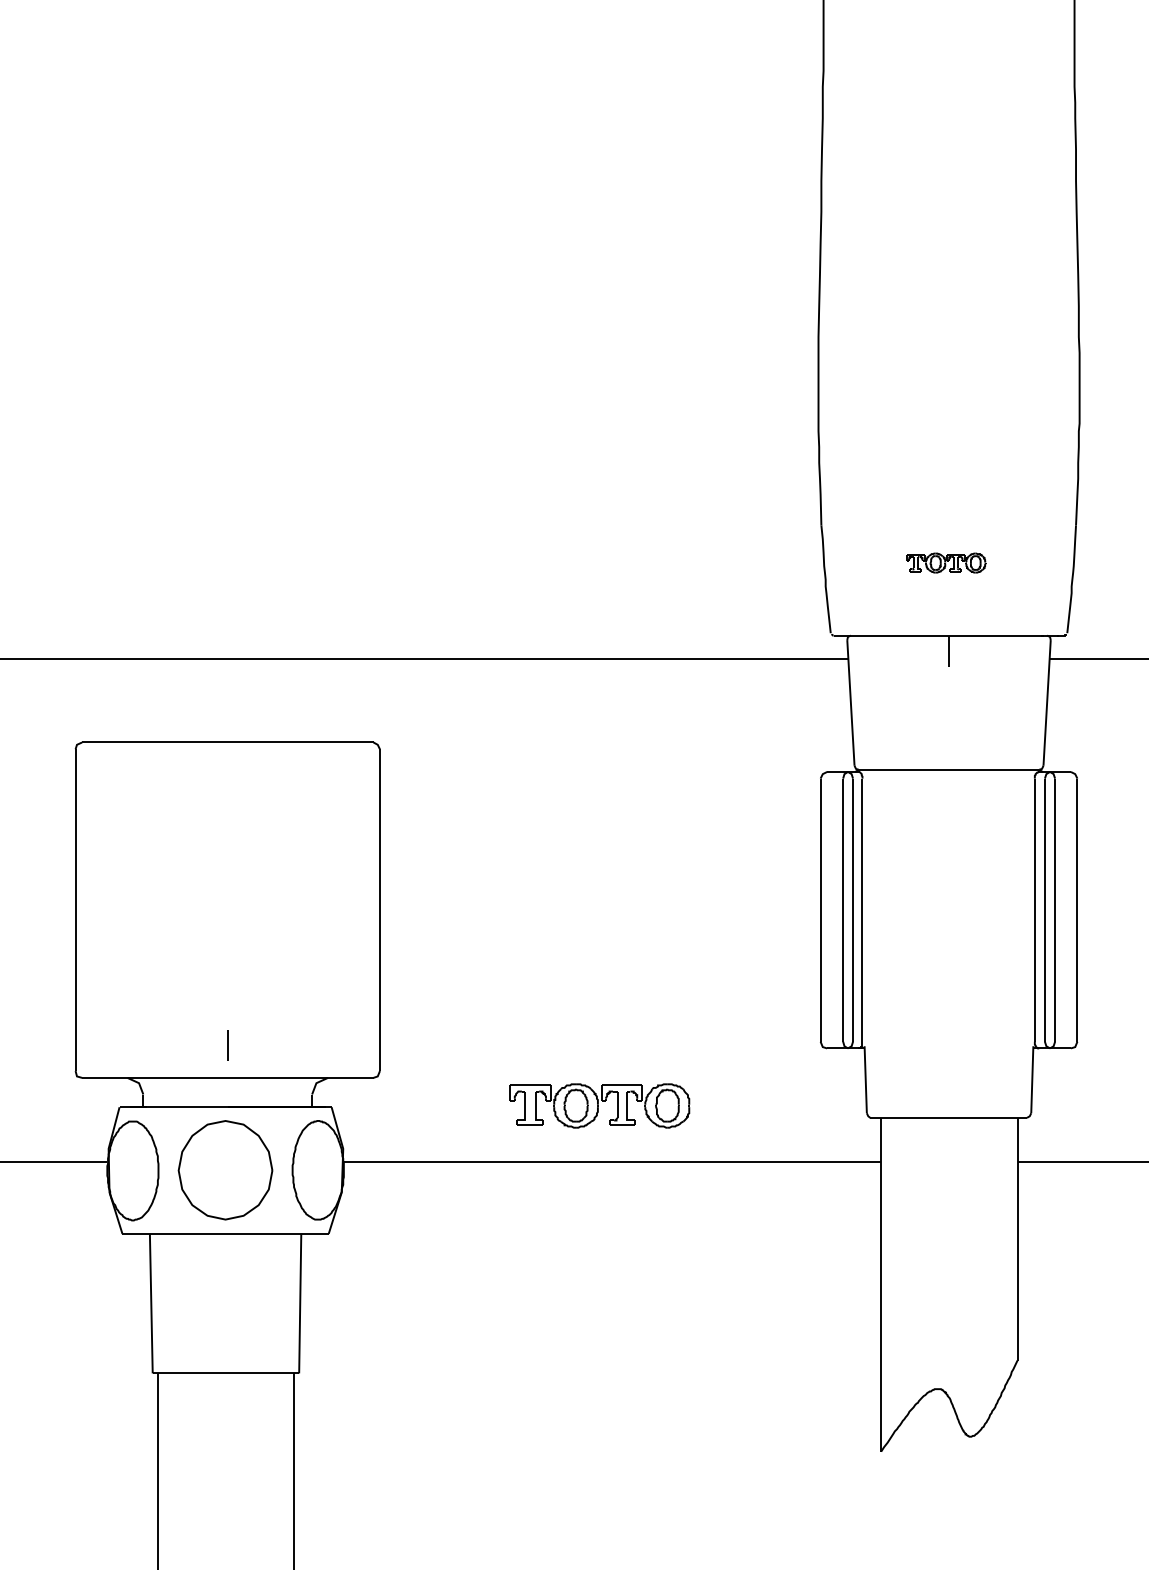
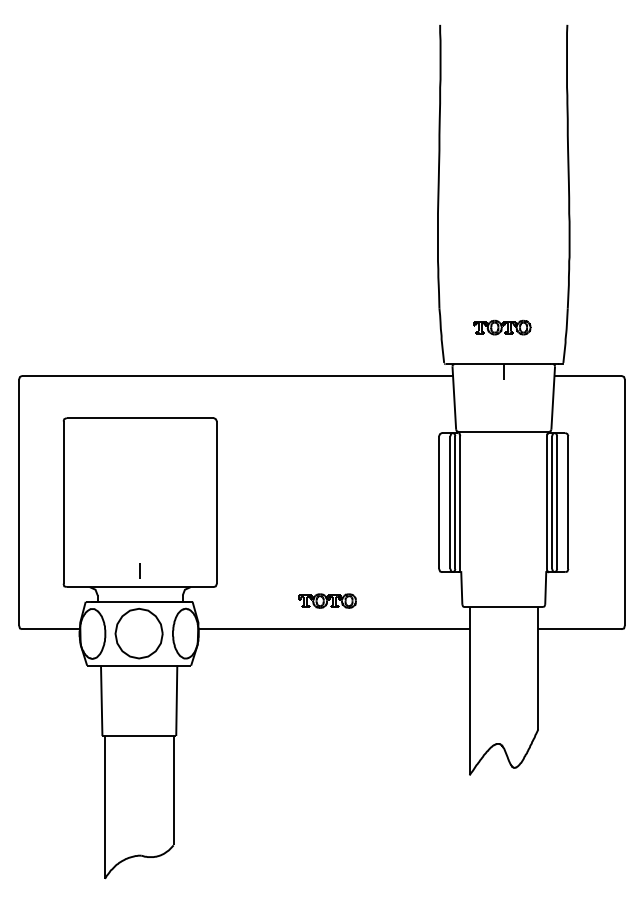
part: (946, 562) -> (502, 327), size x1.43
part: (599, 1104) -> (327, 600), size x0.62

